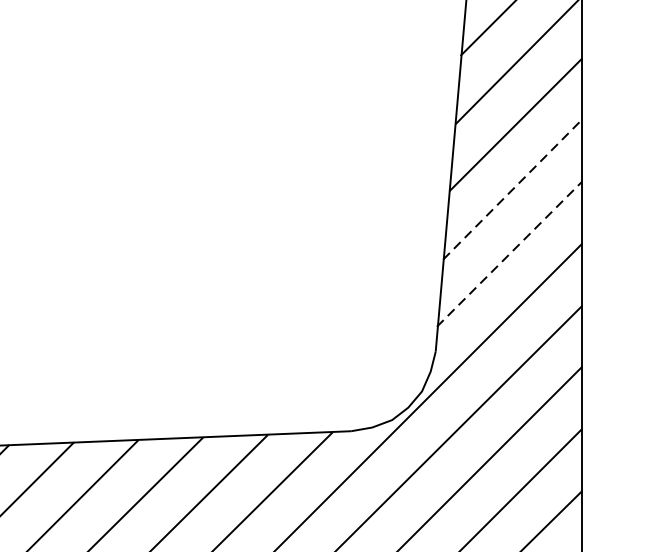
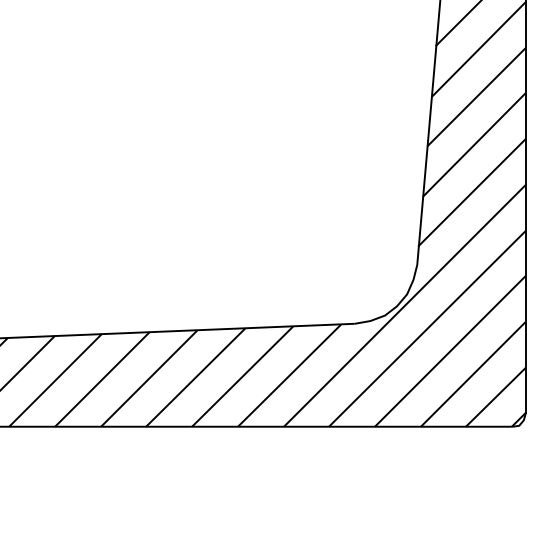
line: (513, 188) -> (474, 144), dashed -> solid
line: (510, 253) -> (472, 192), dashed -> solid

